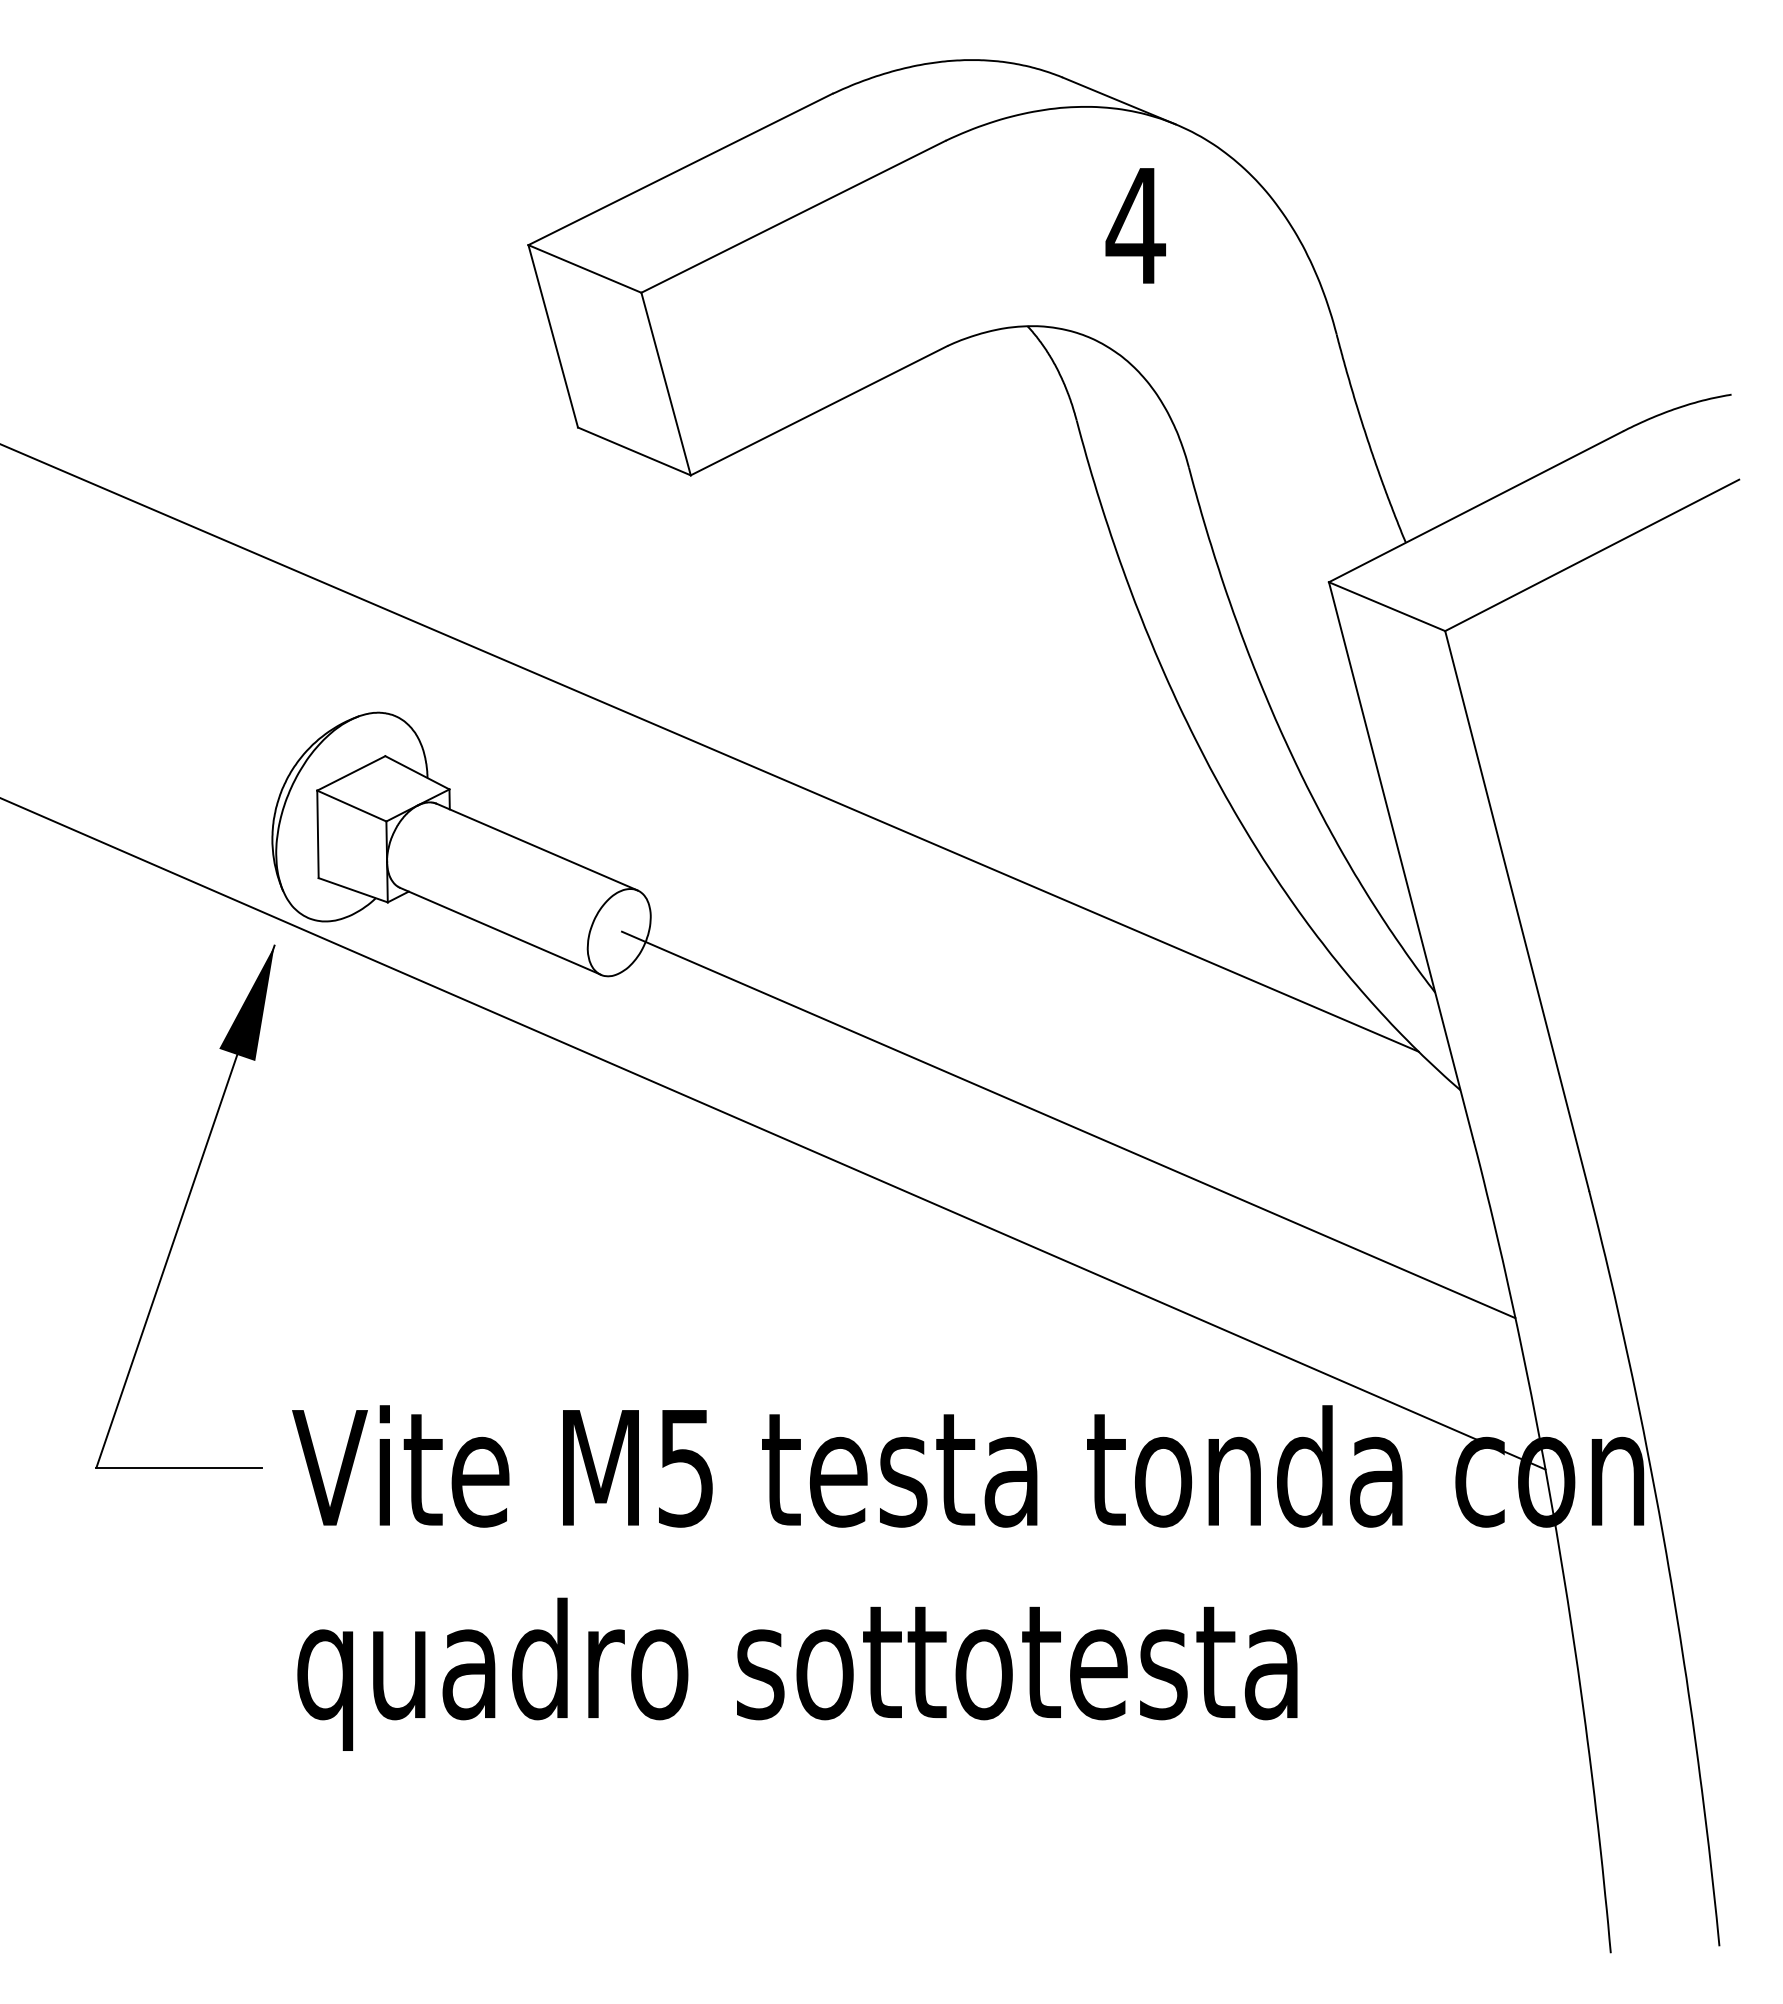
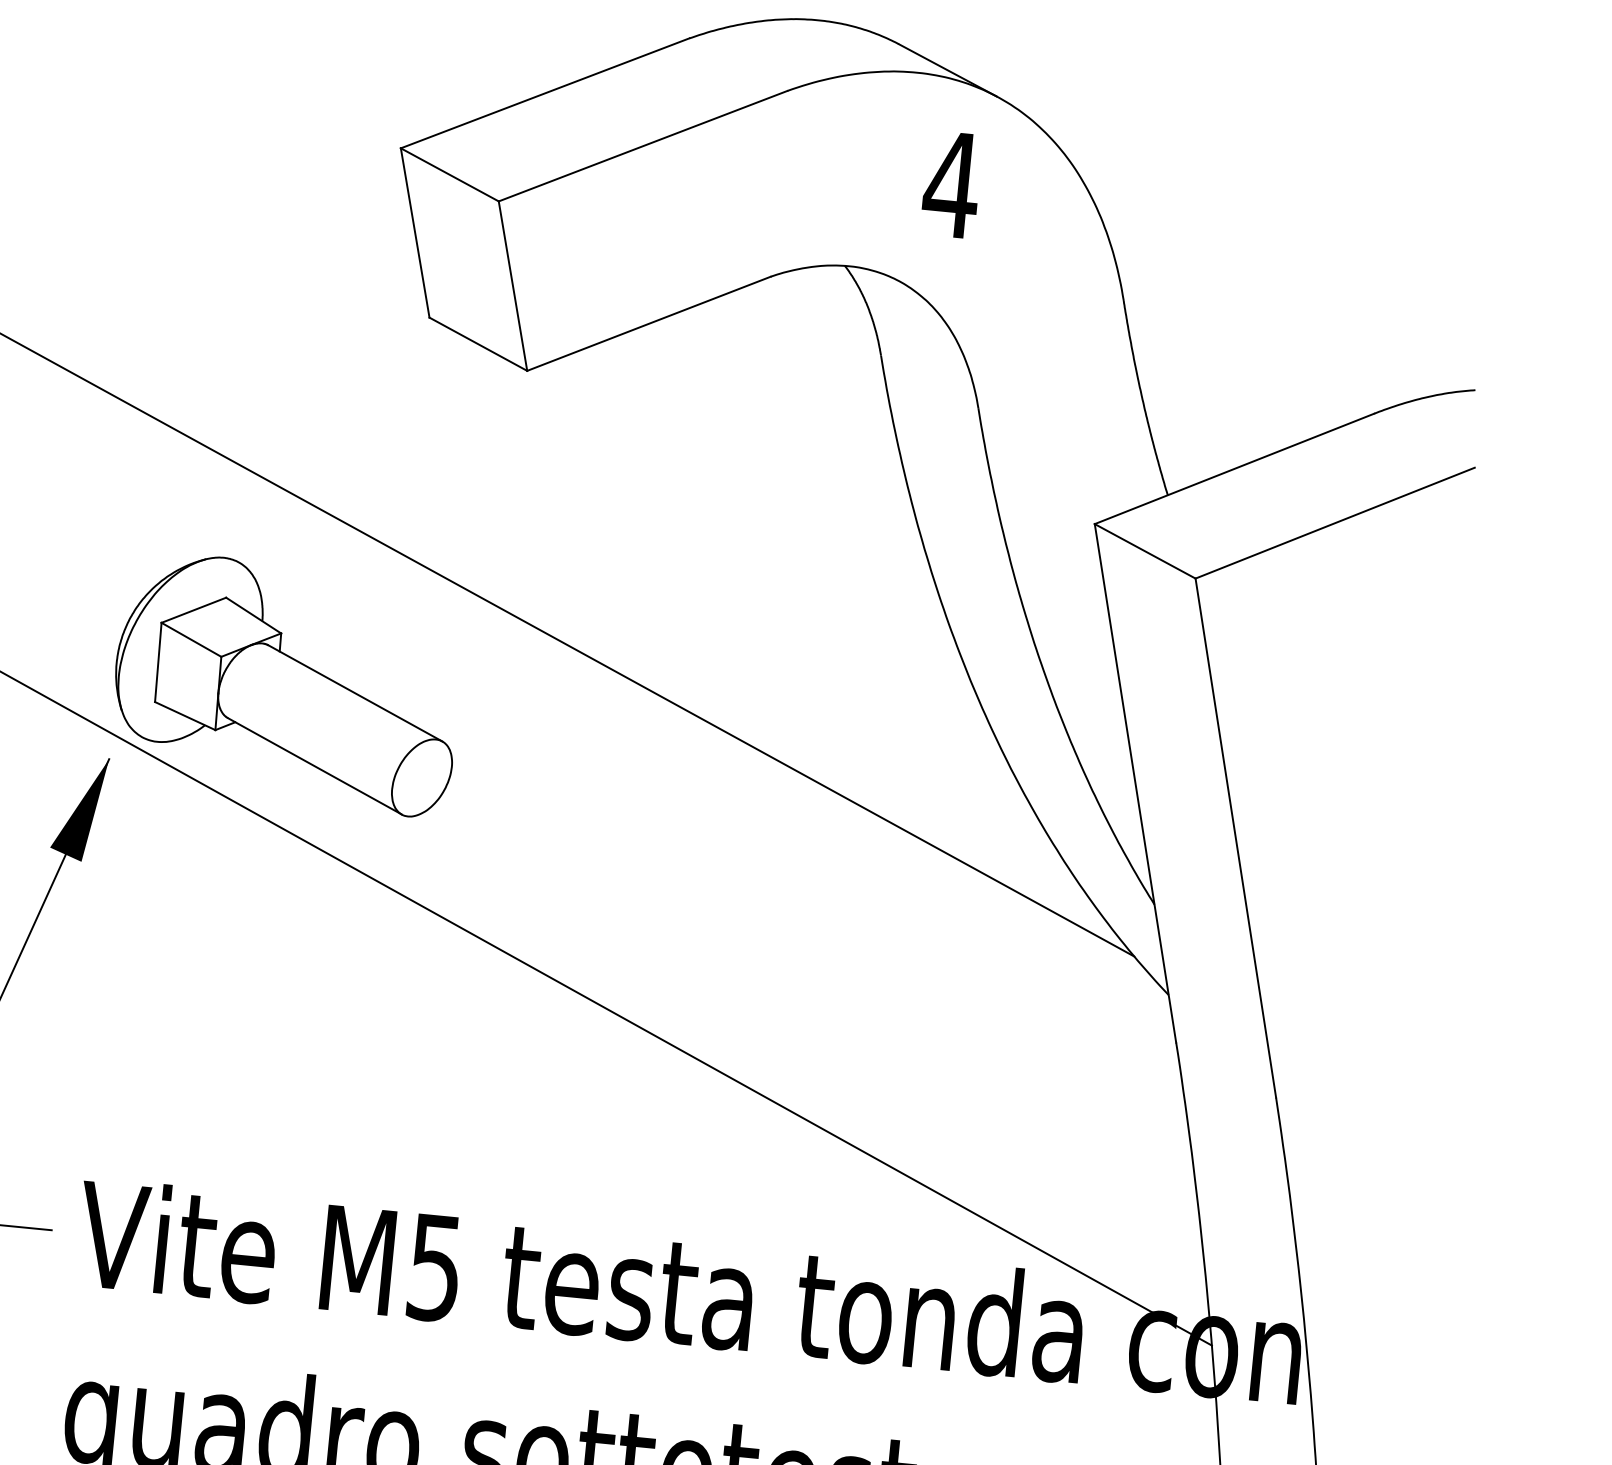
line: (1068, 1124) -> (811, 991), removed

